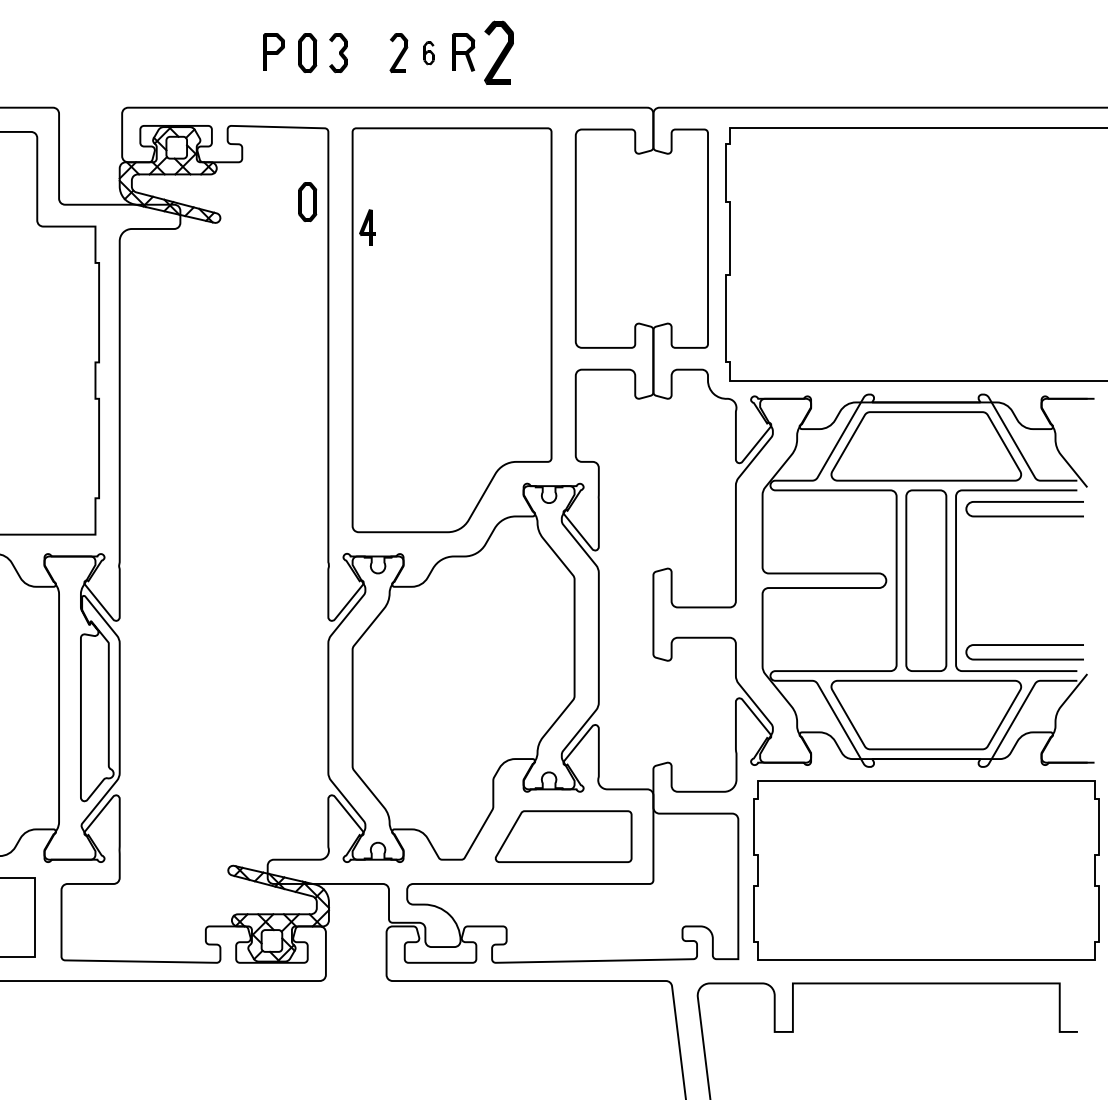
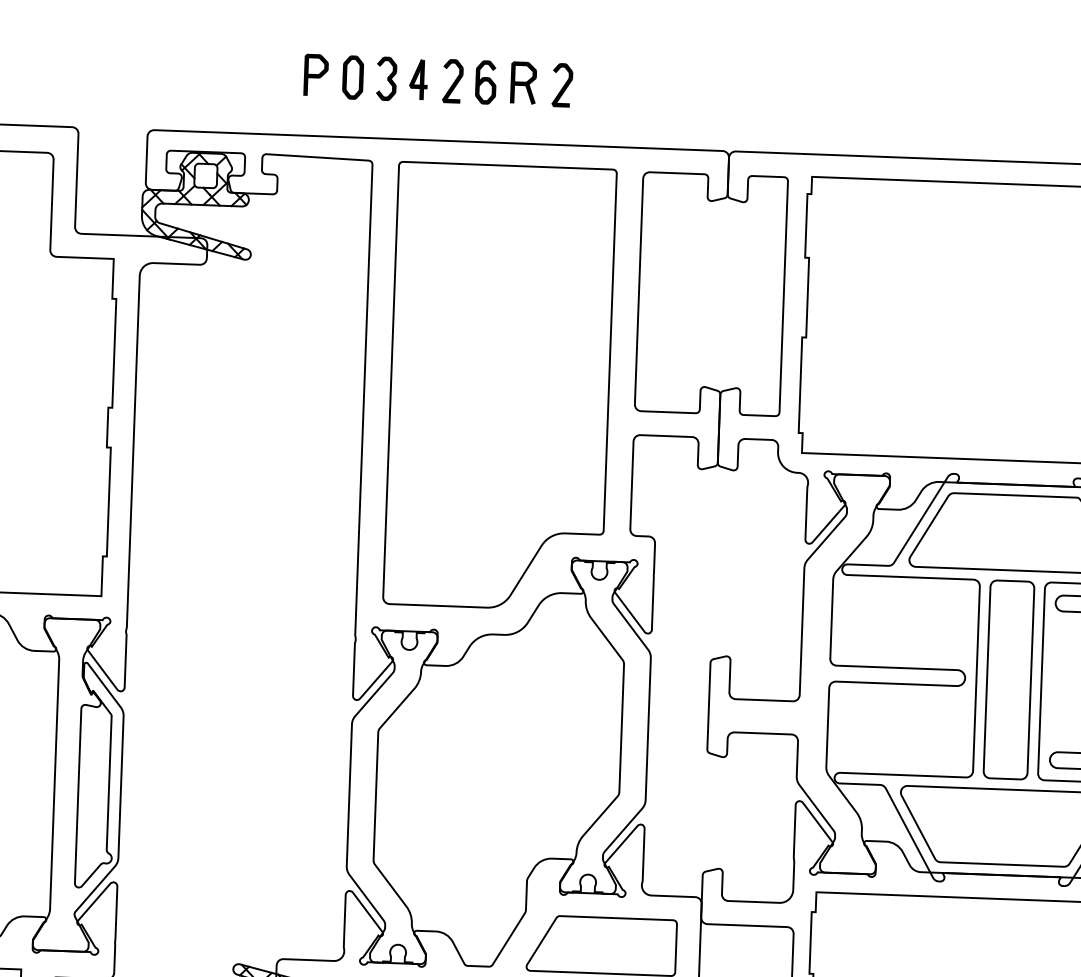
part: (428, 53) -> (485, 82), size x1.67
part: (498, 53) -> (561, 85), size x0.62
part: (307, 202) -> (346, 241), removed
part: (367, 227) -> (418, 79), moved

